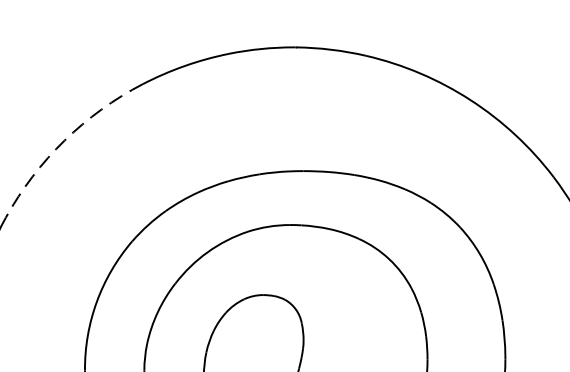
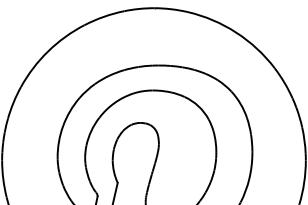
arc: (65, 140) -> (48, 51), dashed -> solid

